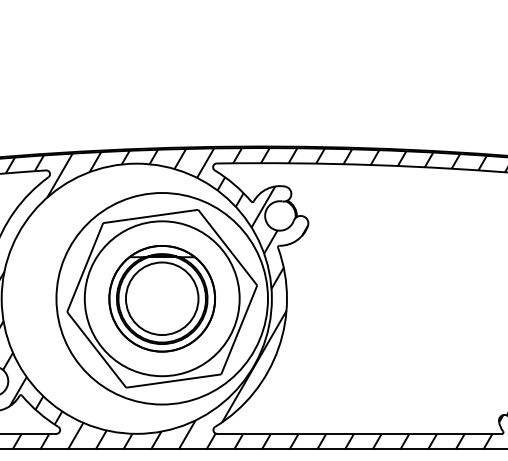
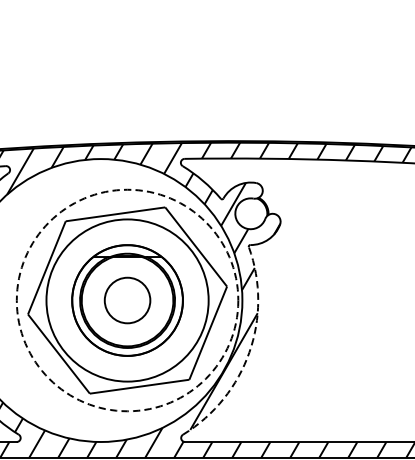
circle: (161, 298) -> (126, 300), size x0.6
circle: (162, 298) -> (127, 300), solid -> dashed
arc: (278, 348) -> (249, 352), solid -> dashed

